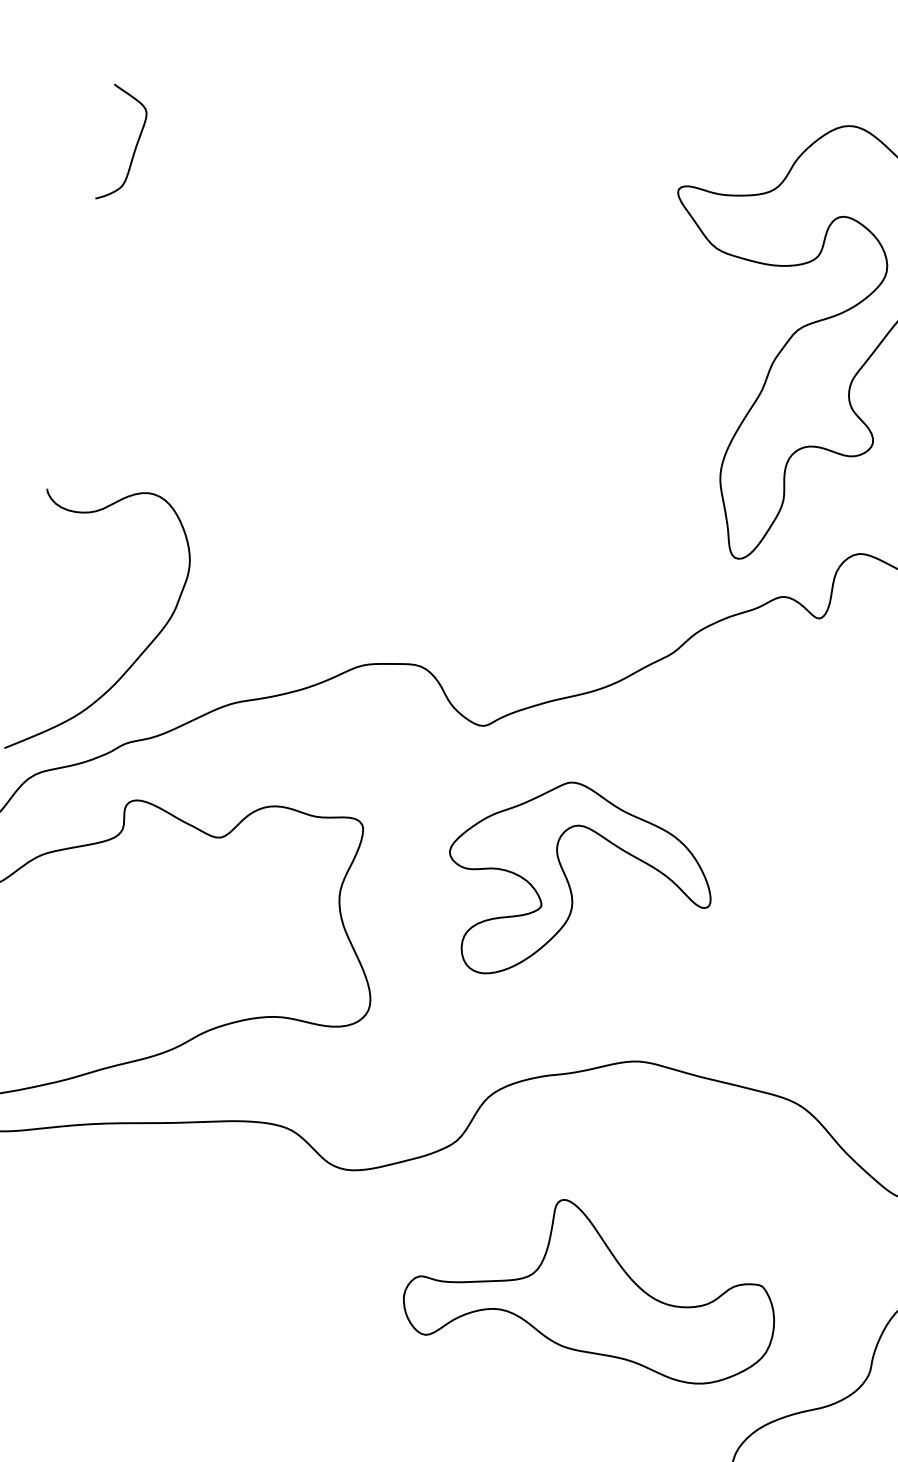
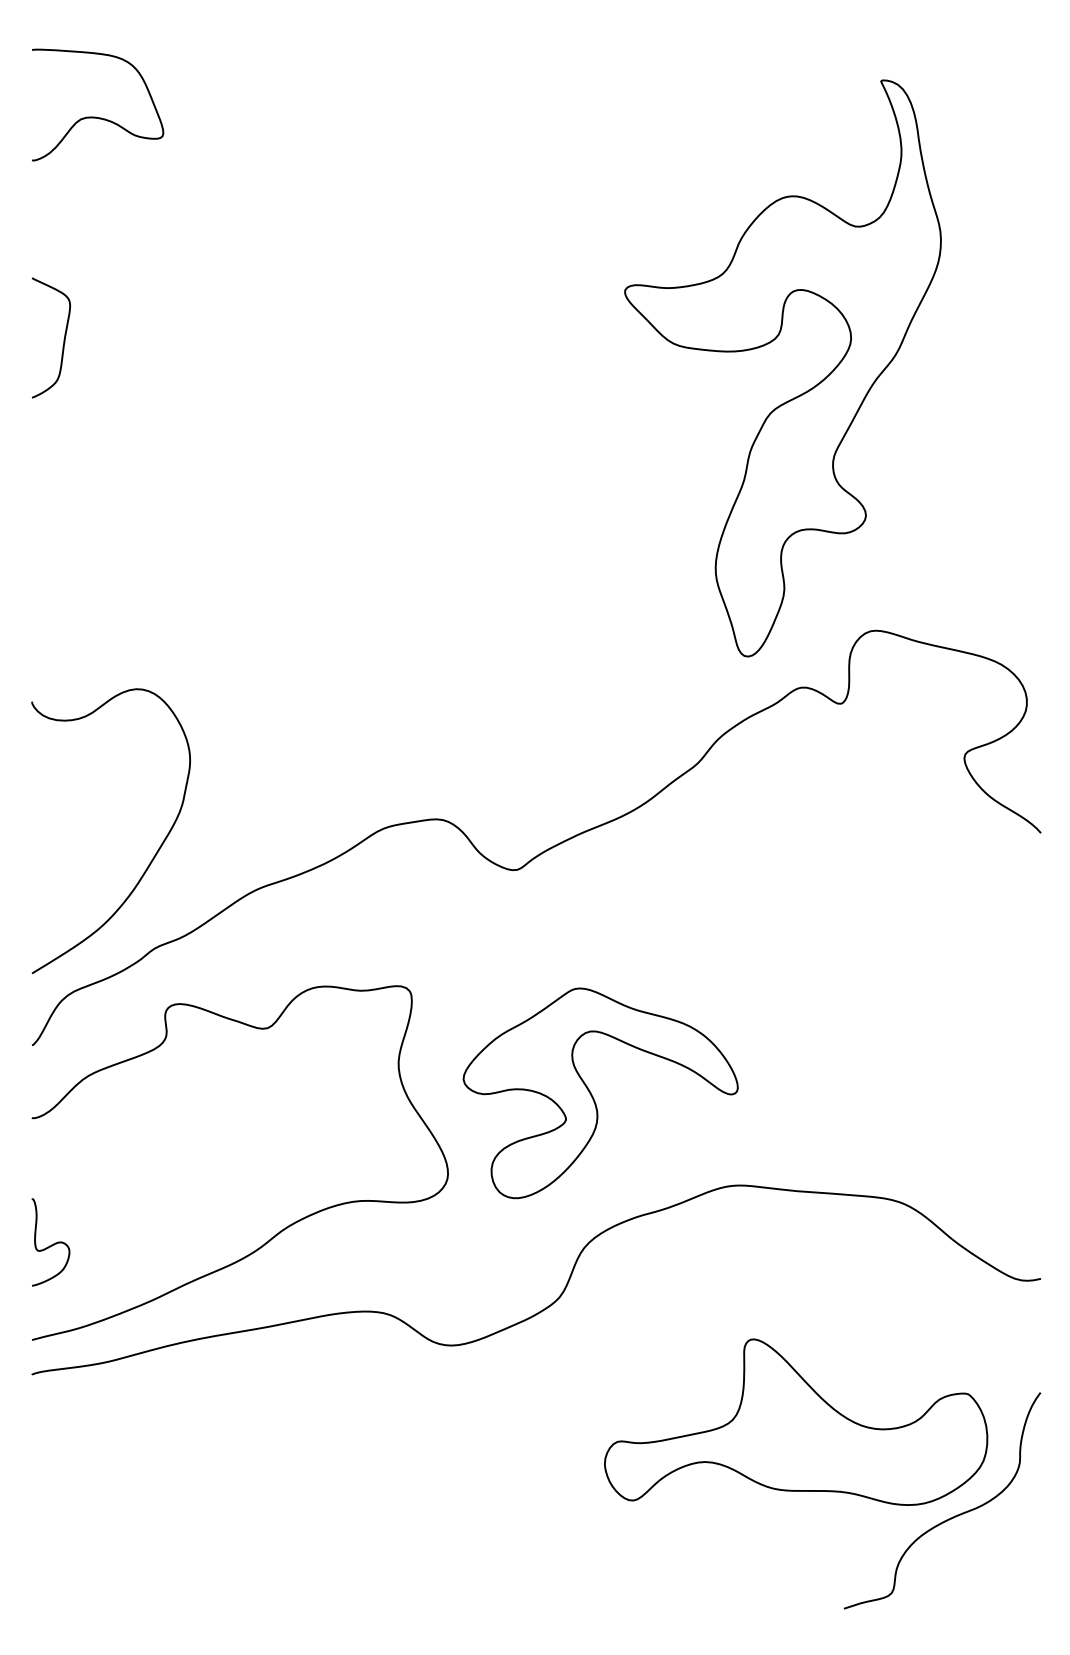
part: (571, 888) -> (593, 1096), moved
part: (593, 1285) -> (796, 1421), moved

